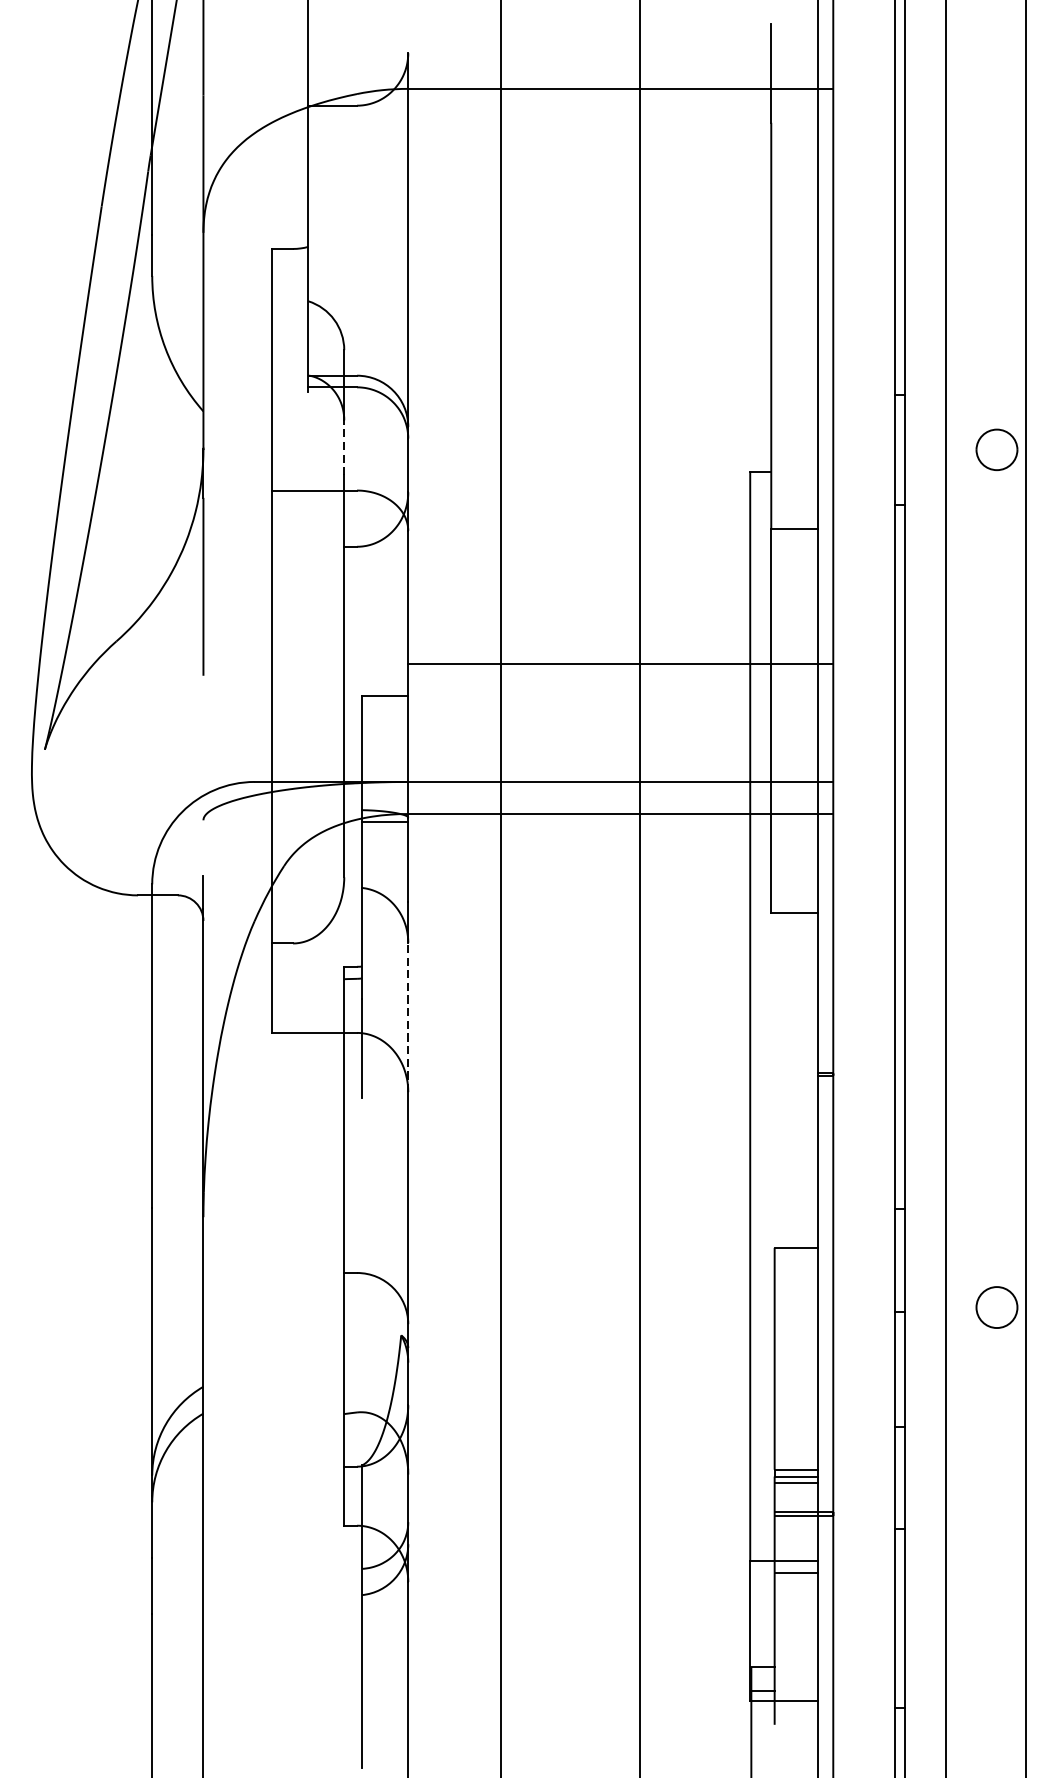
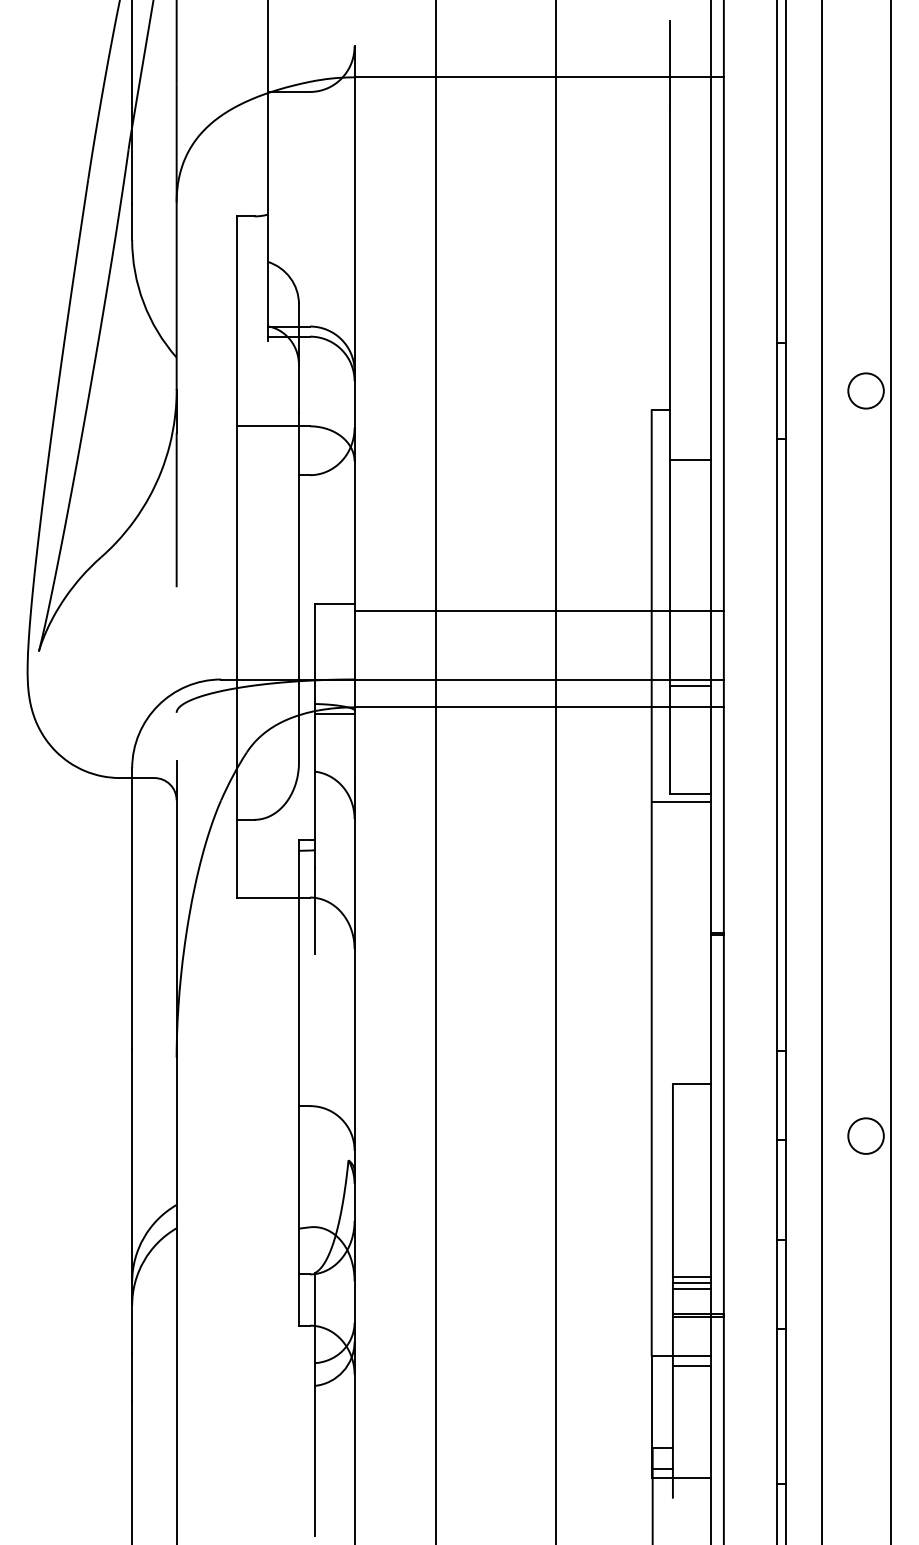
line: (344, 448) -> (299, 389), dashed -> solid
line: (619, 664) -> (538, 611), moved
line: (793, 788) -> (689, 685), added
line: (783, 923) -> (680, 802), added
line: (408, 1017) -> (354, 884), dashed -> solid

